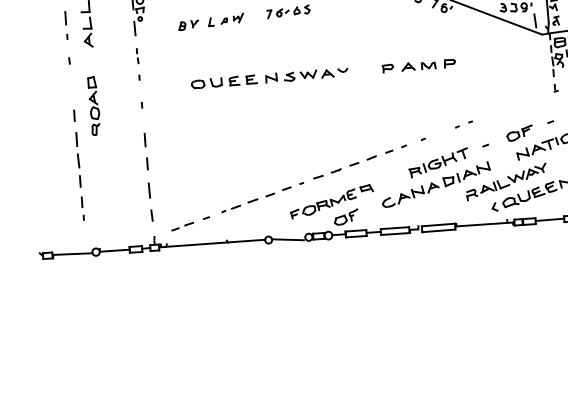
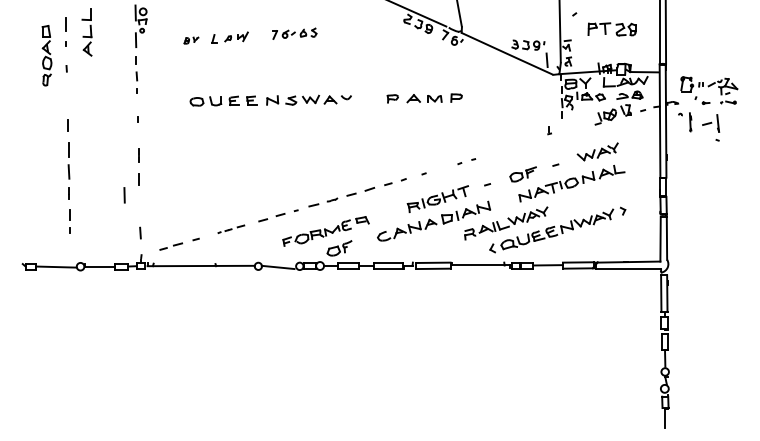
part: (188, 25) -> (191, 40), size x0.7
part: (138, 55) -> (137, 68), size x1.6
part: (555, 87) -> (549, 130), moved
part: (93, 105) -> (46, 55), moved
line: (149, 190) -> (124, 195), moved
part: (240, 206) -> (231, 229), size x0.7

